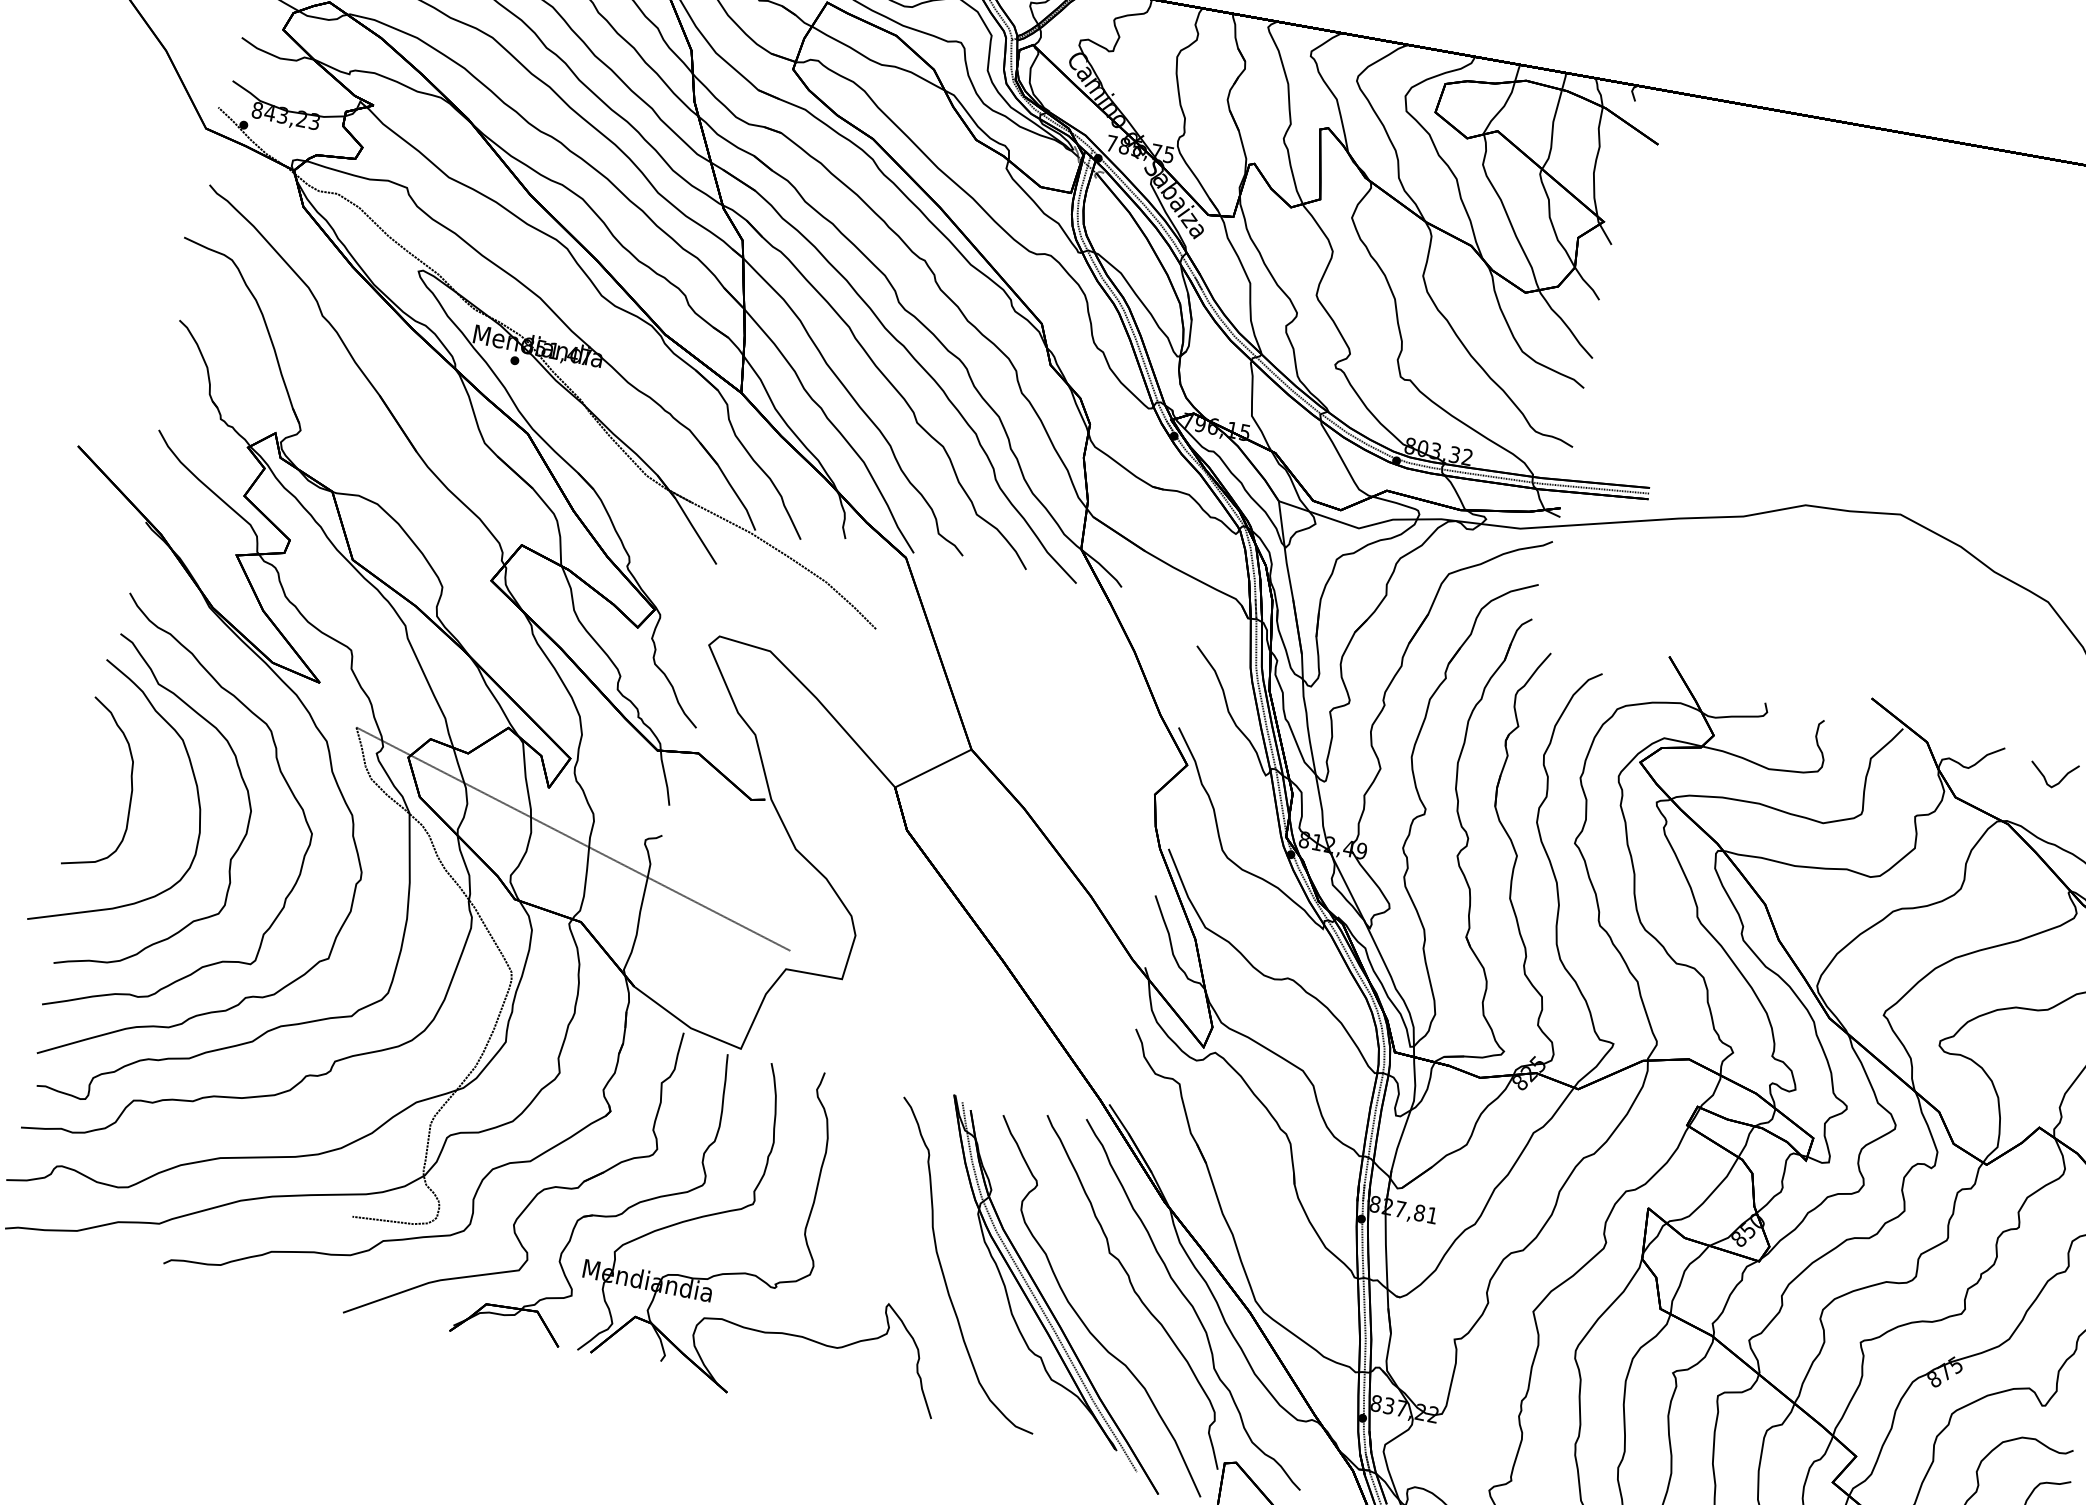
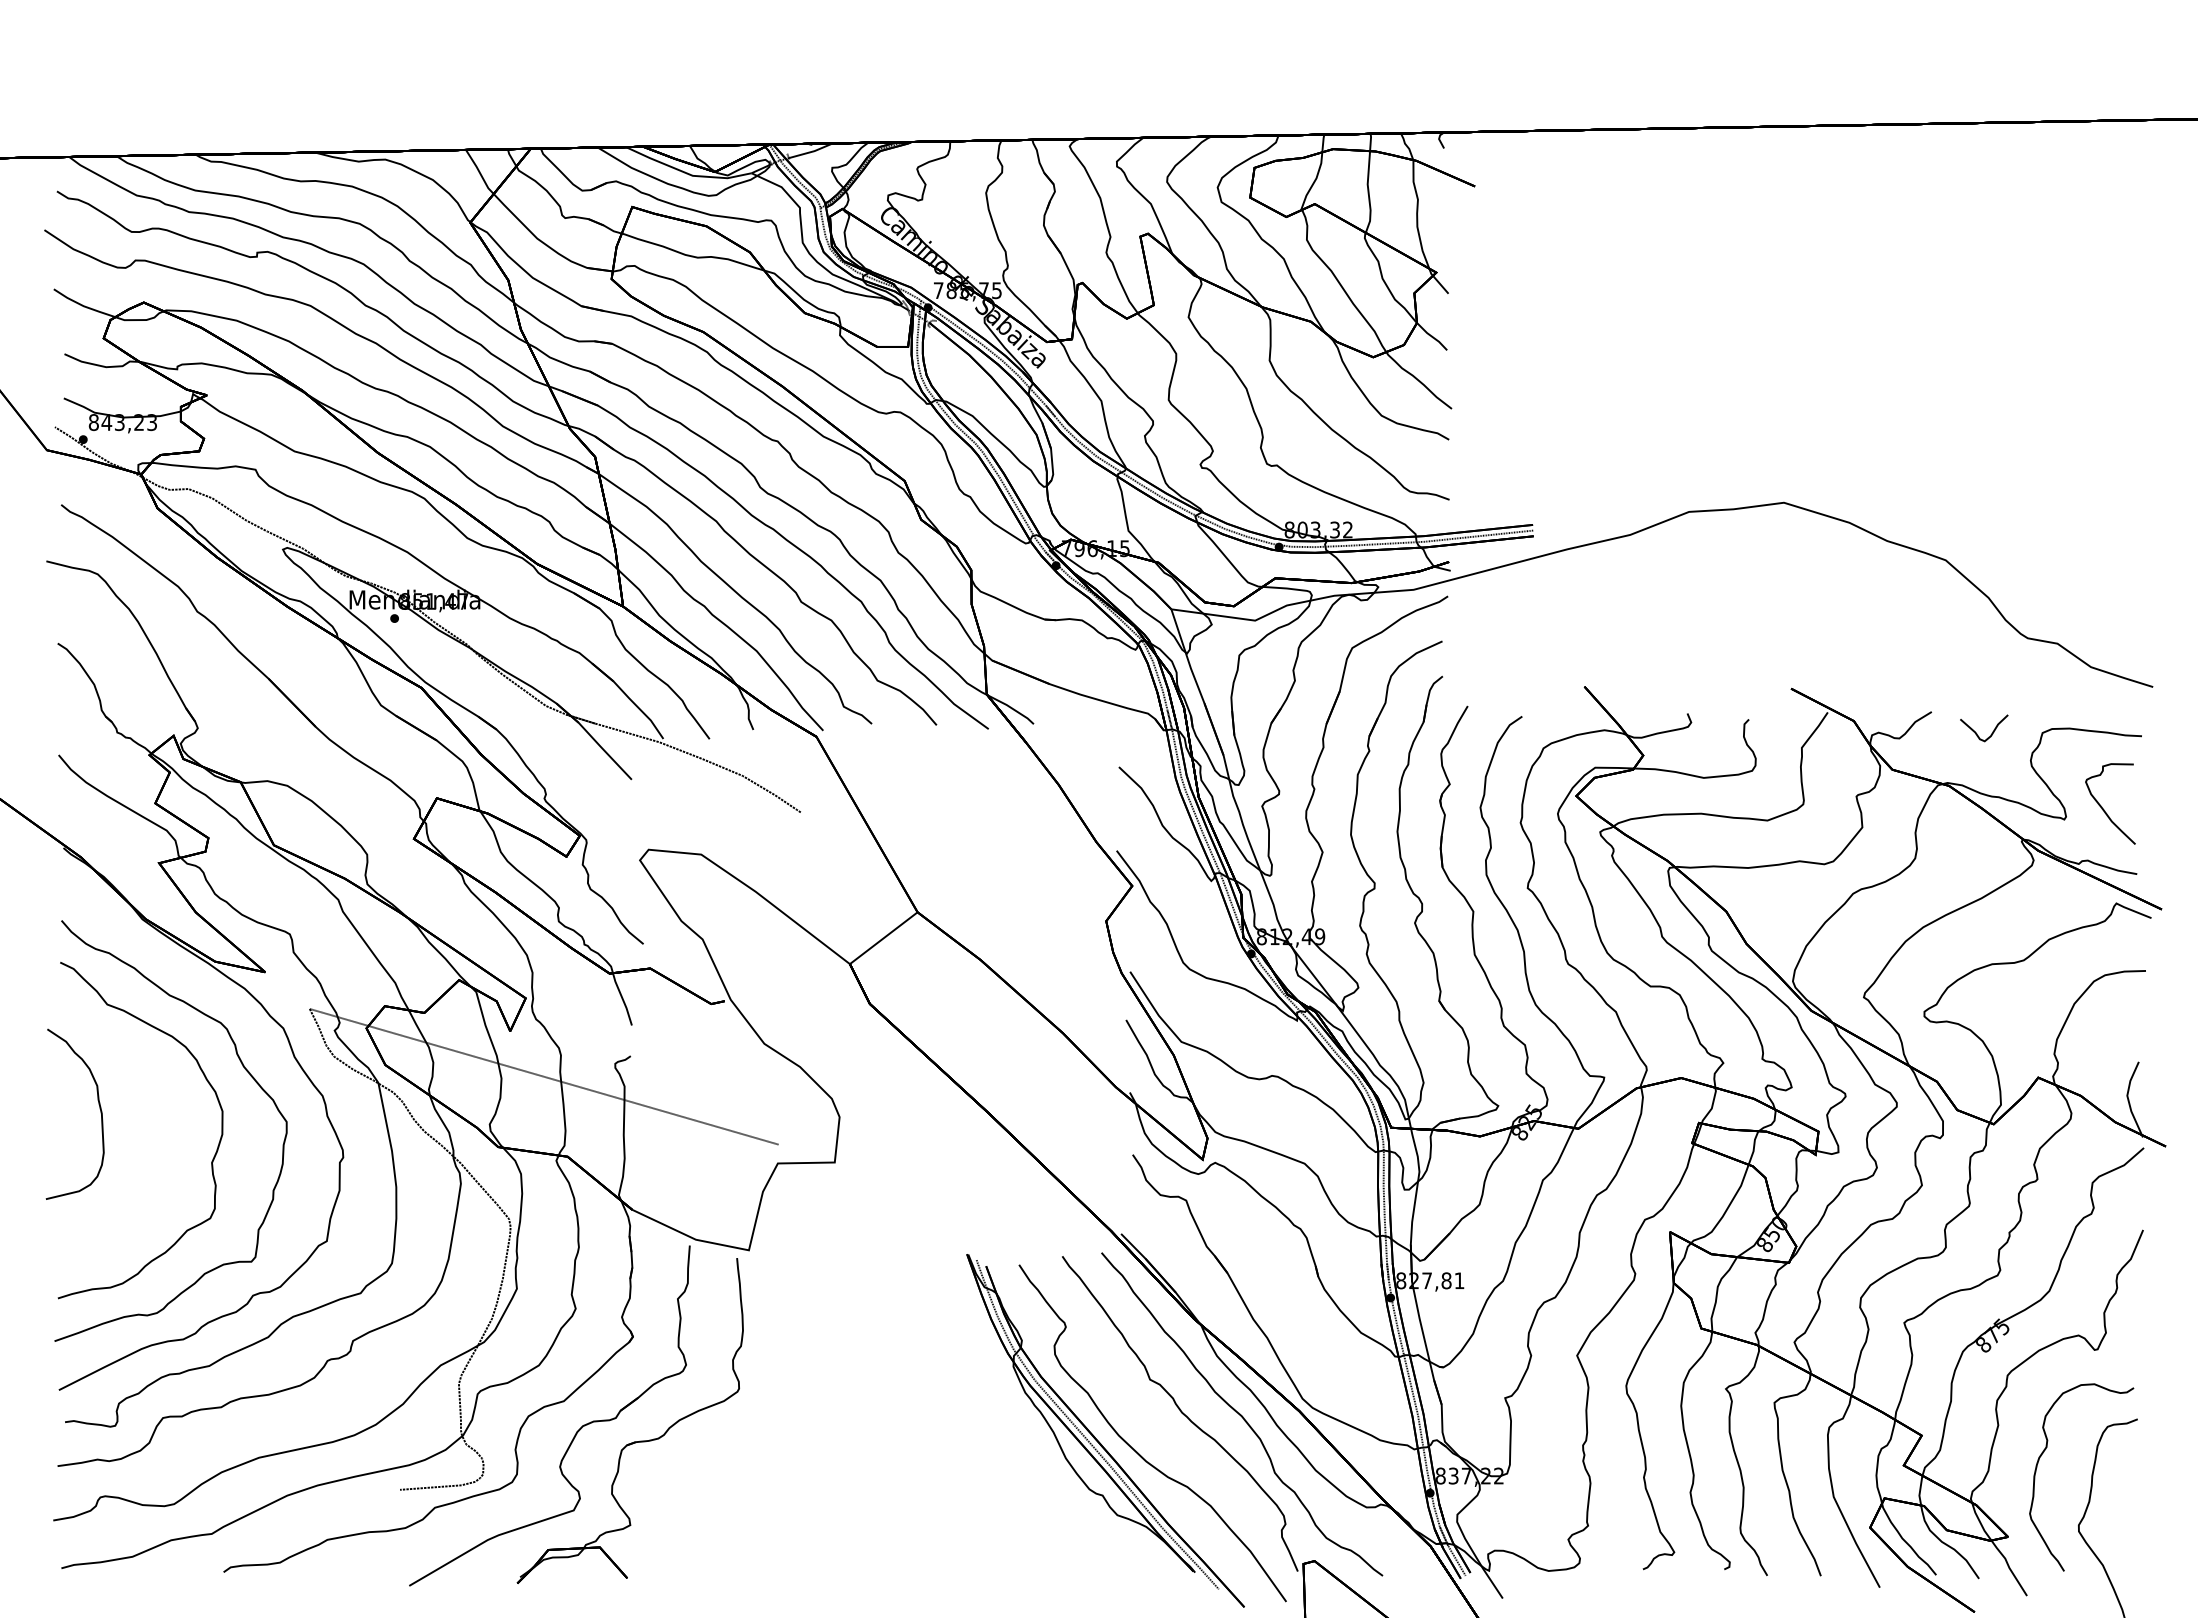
part: (196, 792) -> (165, 1103), removed
part: (810, 1249) -> (855, 1433), removed

